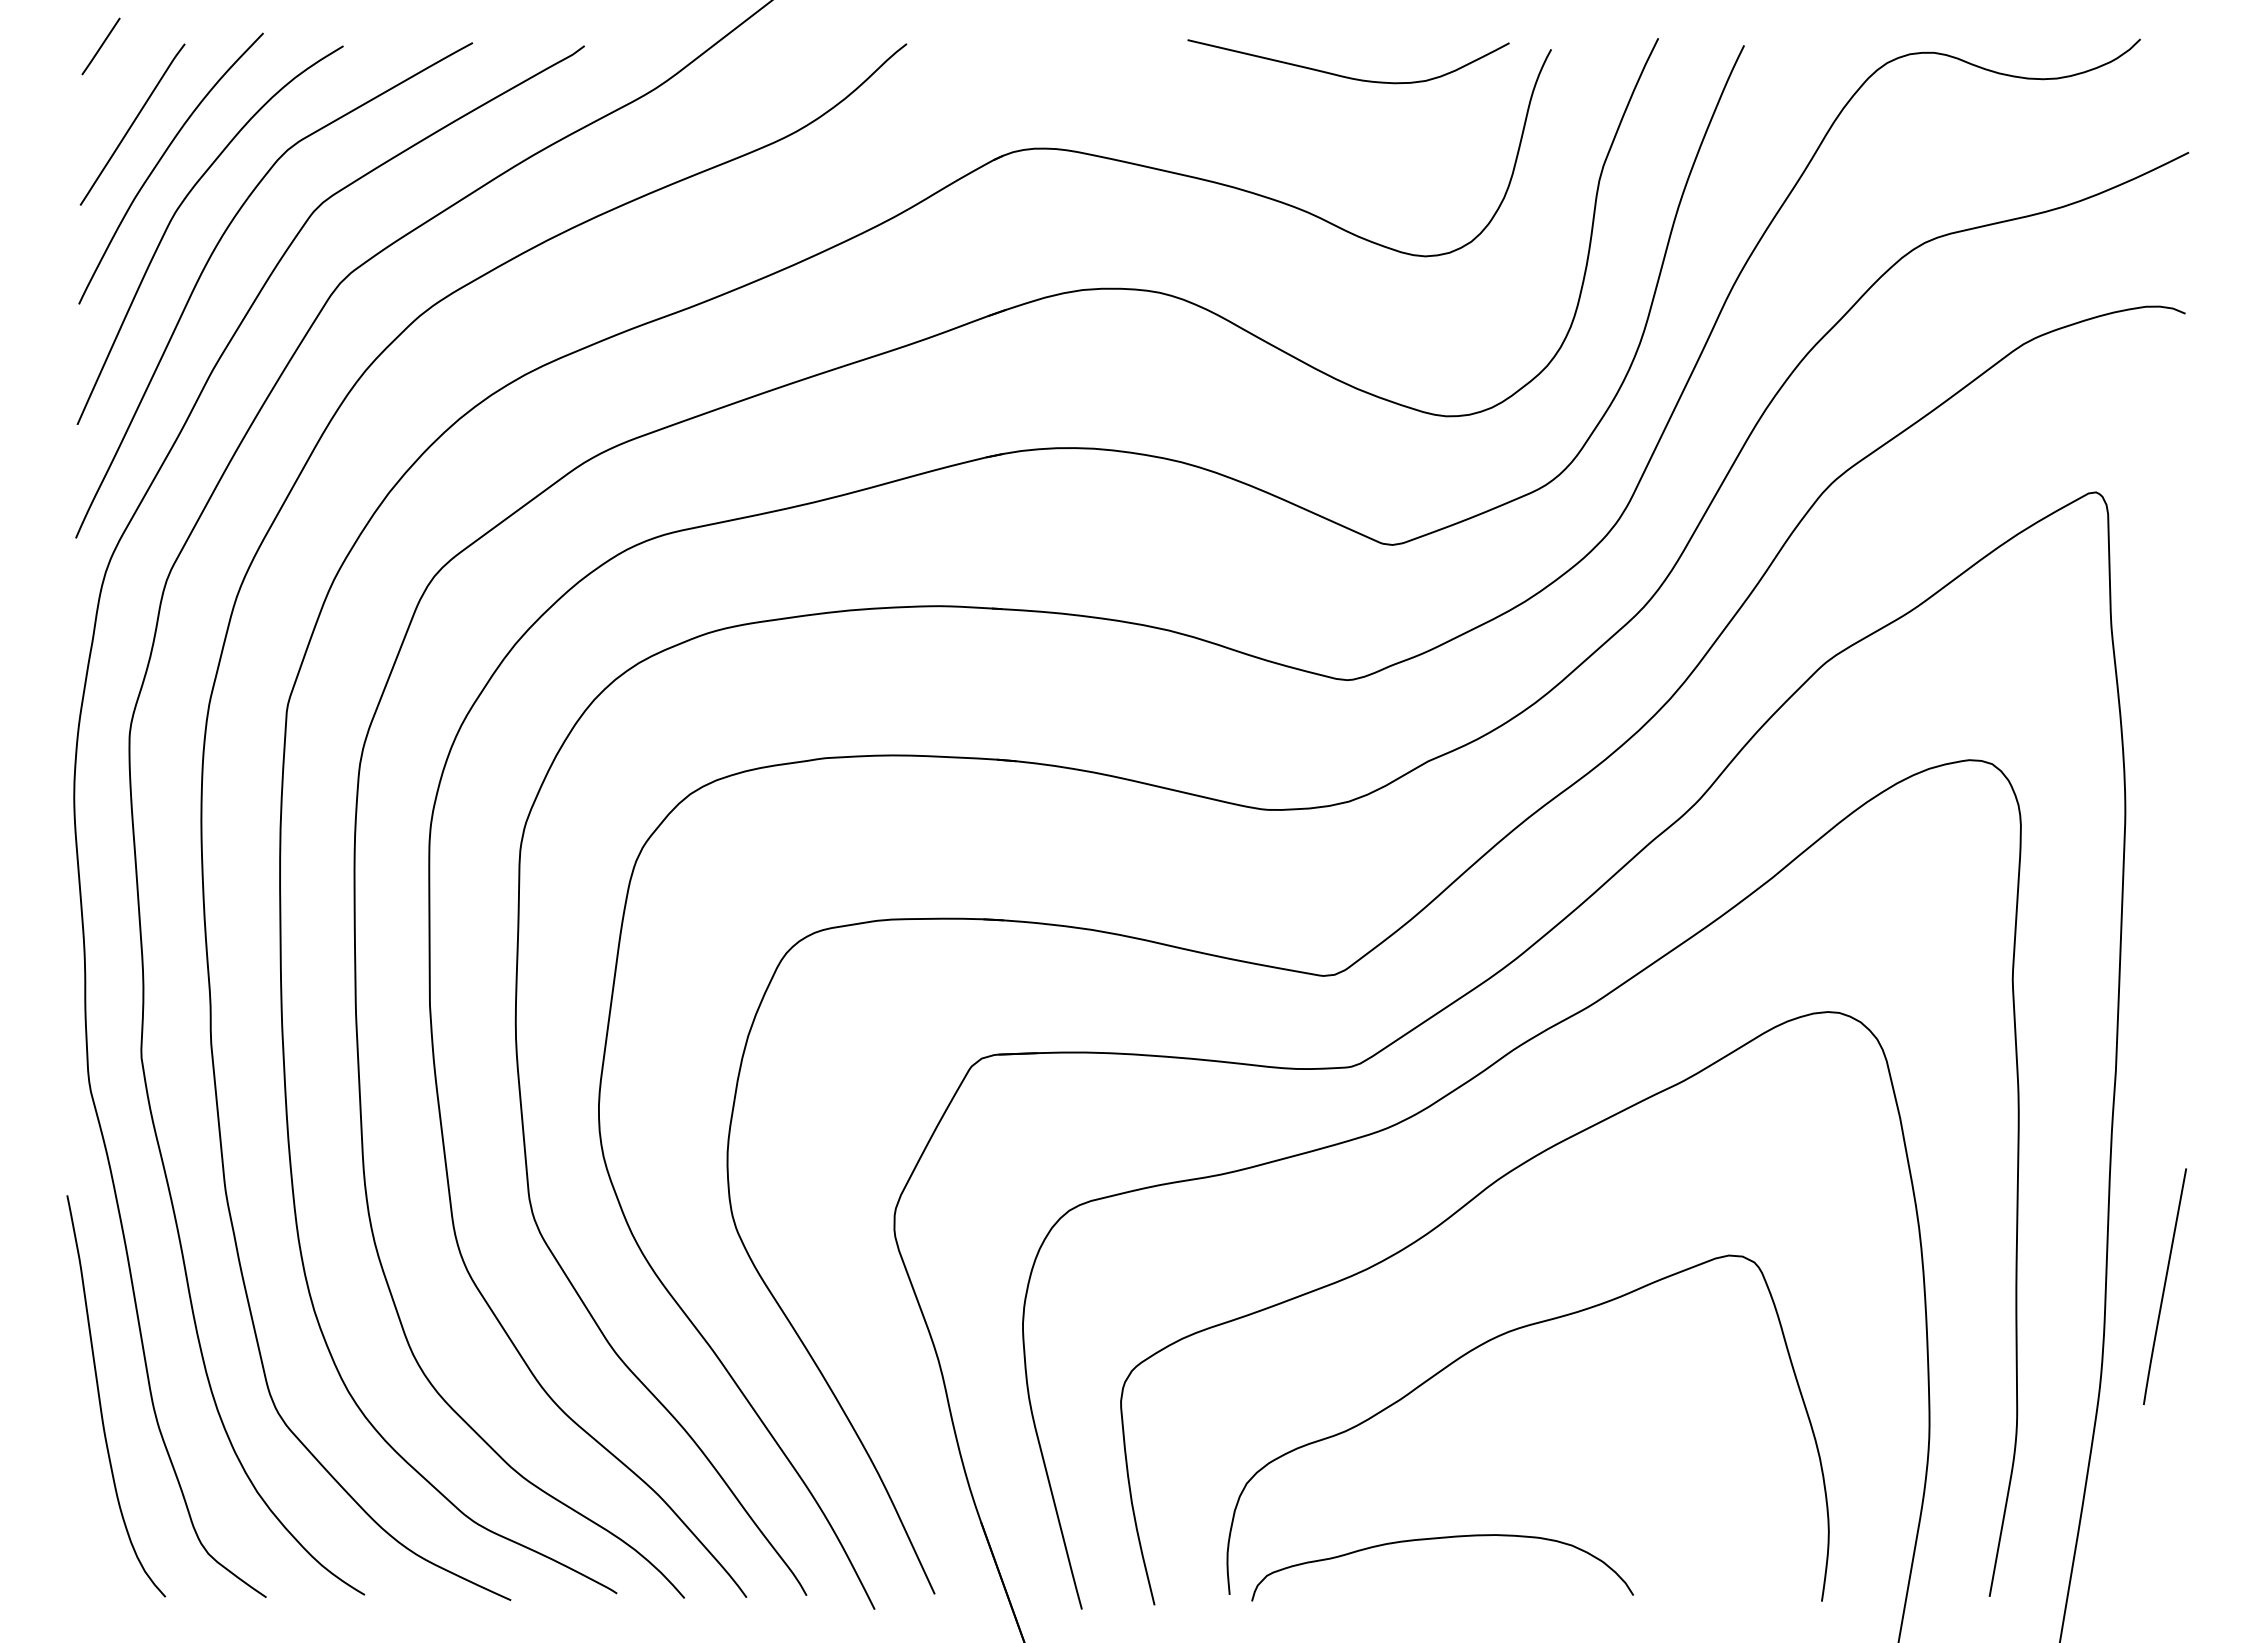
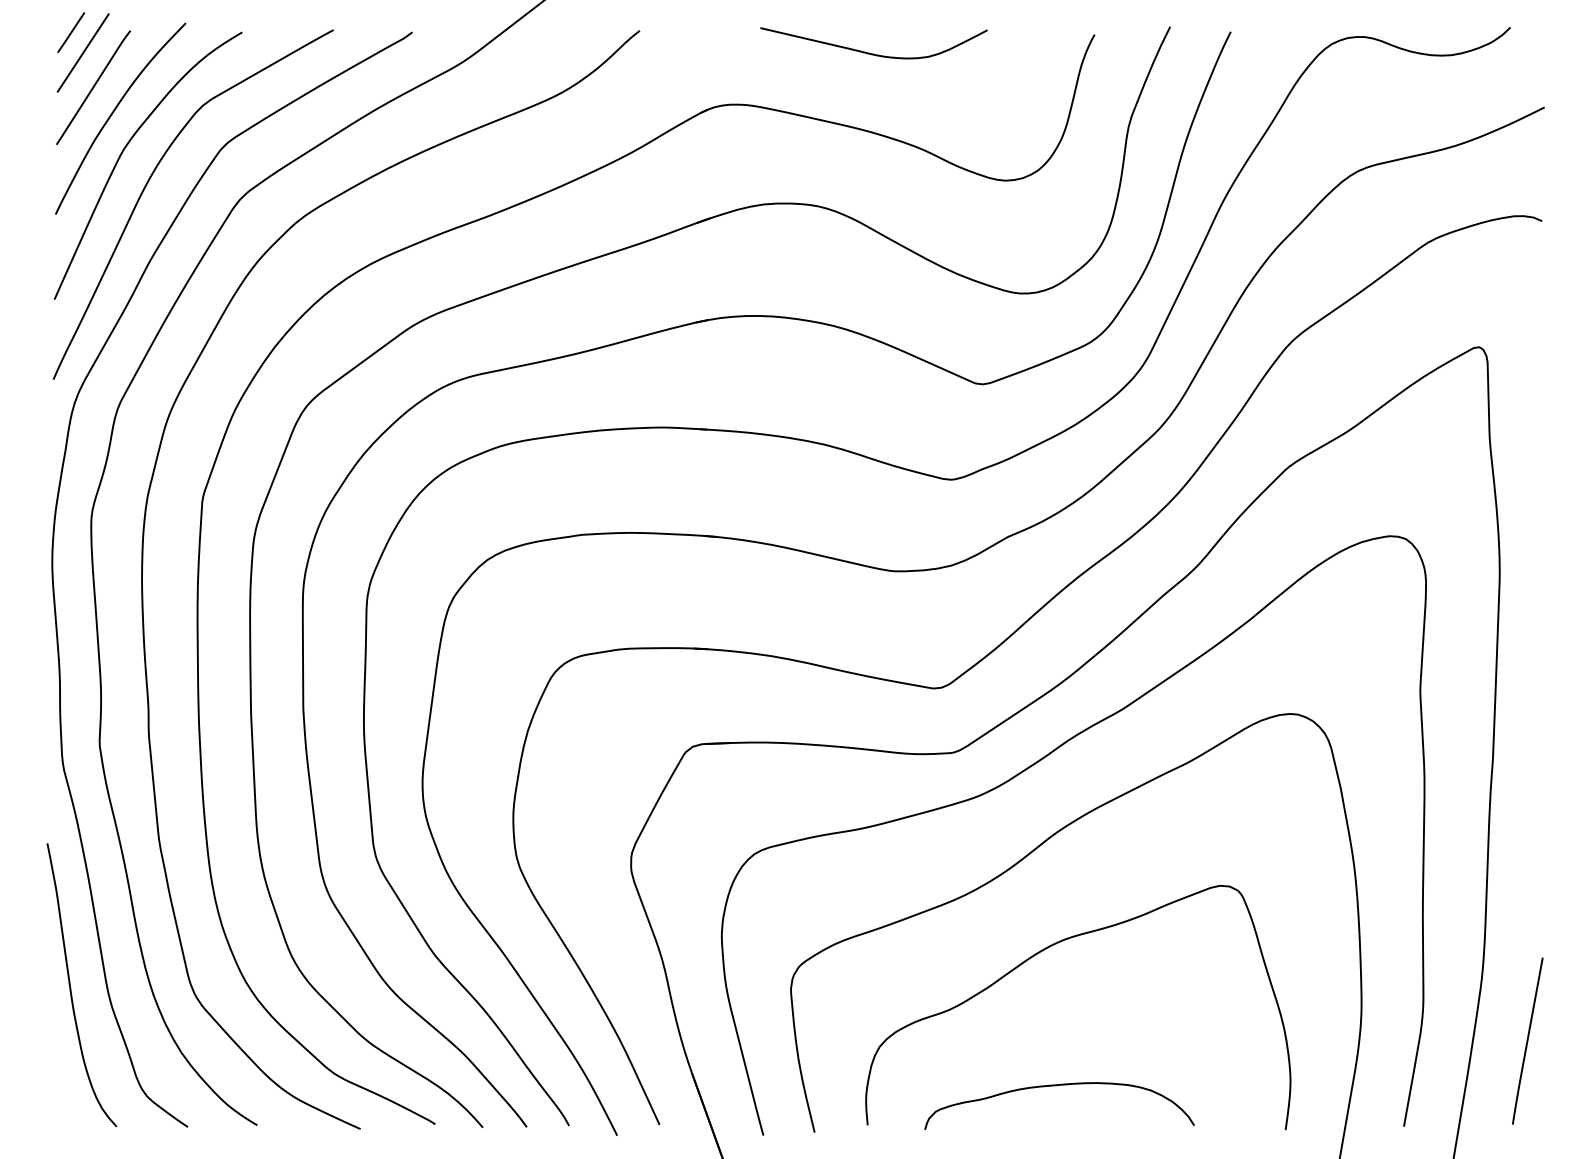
line: (117, 75) -> (82, 53), added
curve: (1343, 75) -> (870, 53), moved
line: (2164, 1286) -> (1527, 1041), moved
curve: (1436, 1539) -> (1055, 1086), moved

